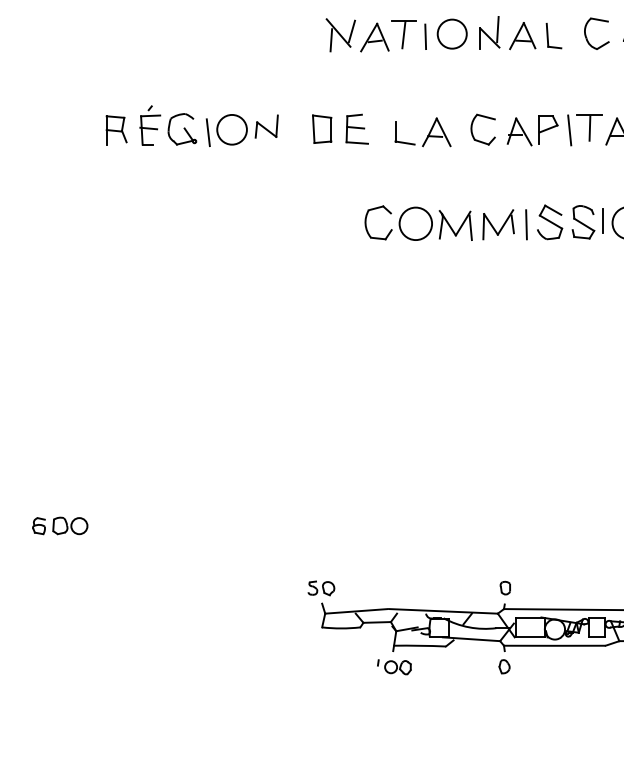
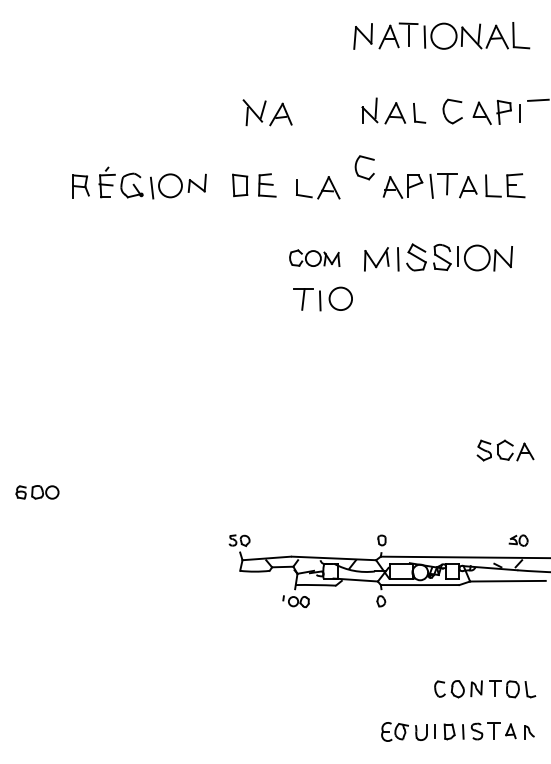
part: (428, 33) -> (322, 298), moved
part: (472, 129) -> (356, 167), moved
part: (418, 223) -> (314, 258), size x0.6

